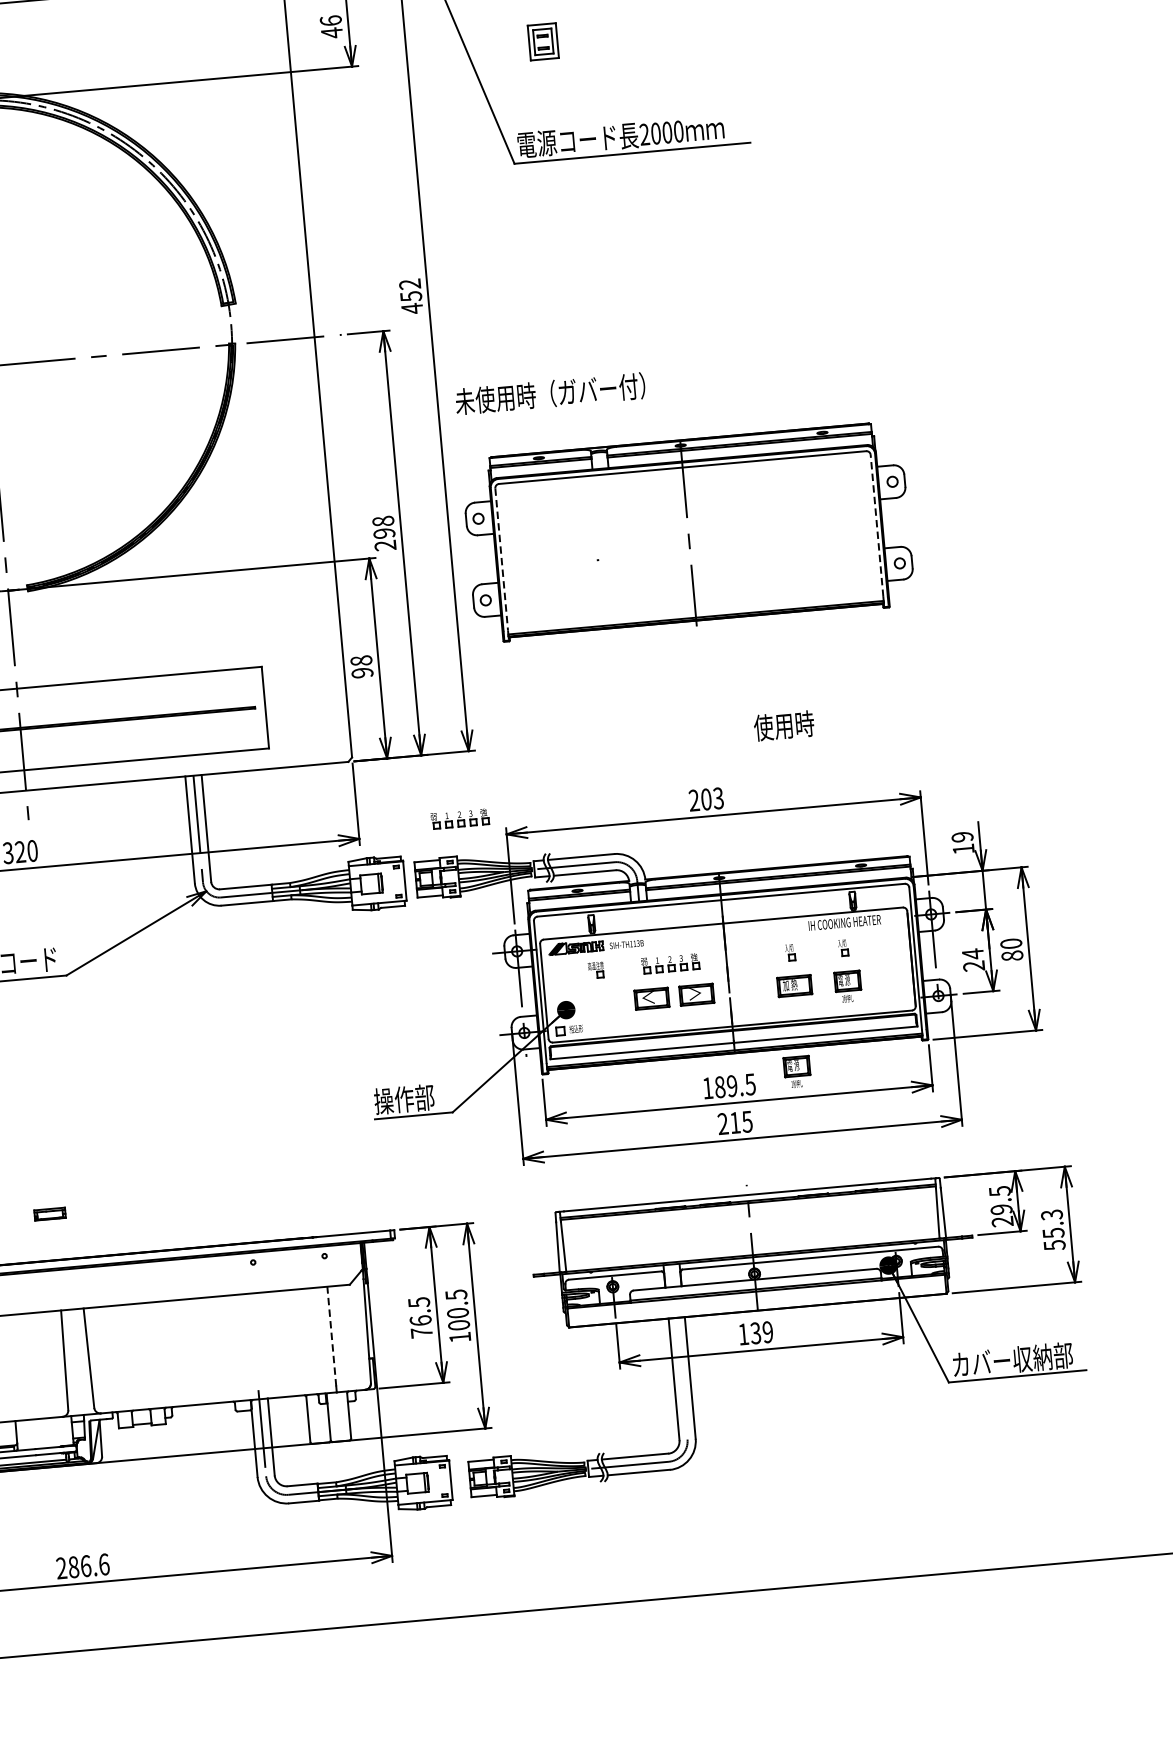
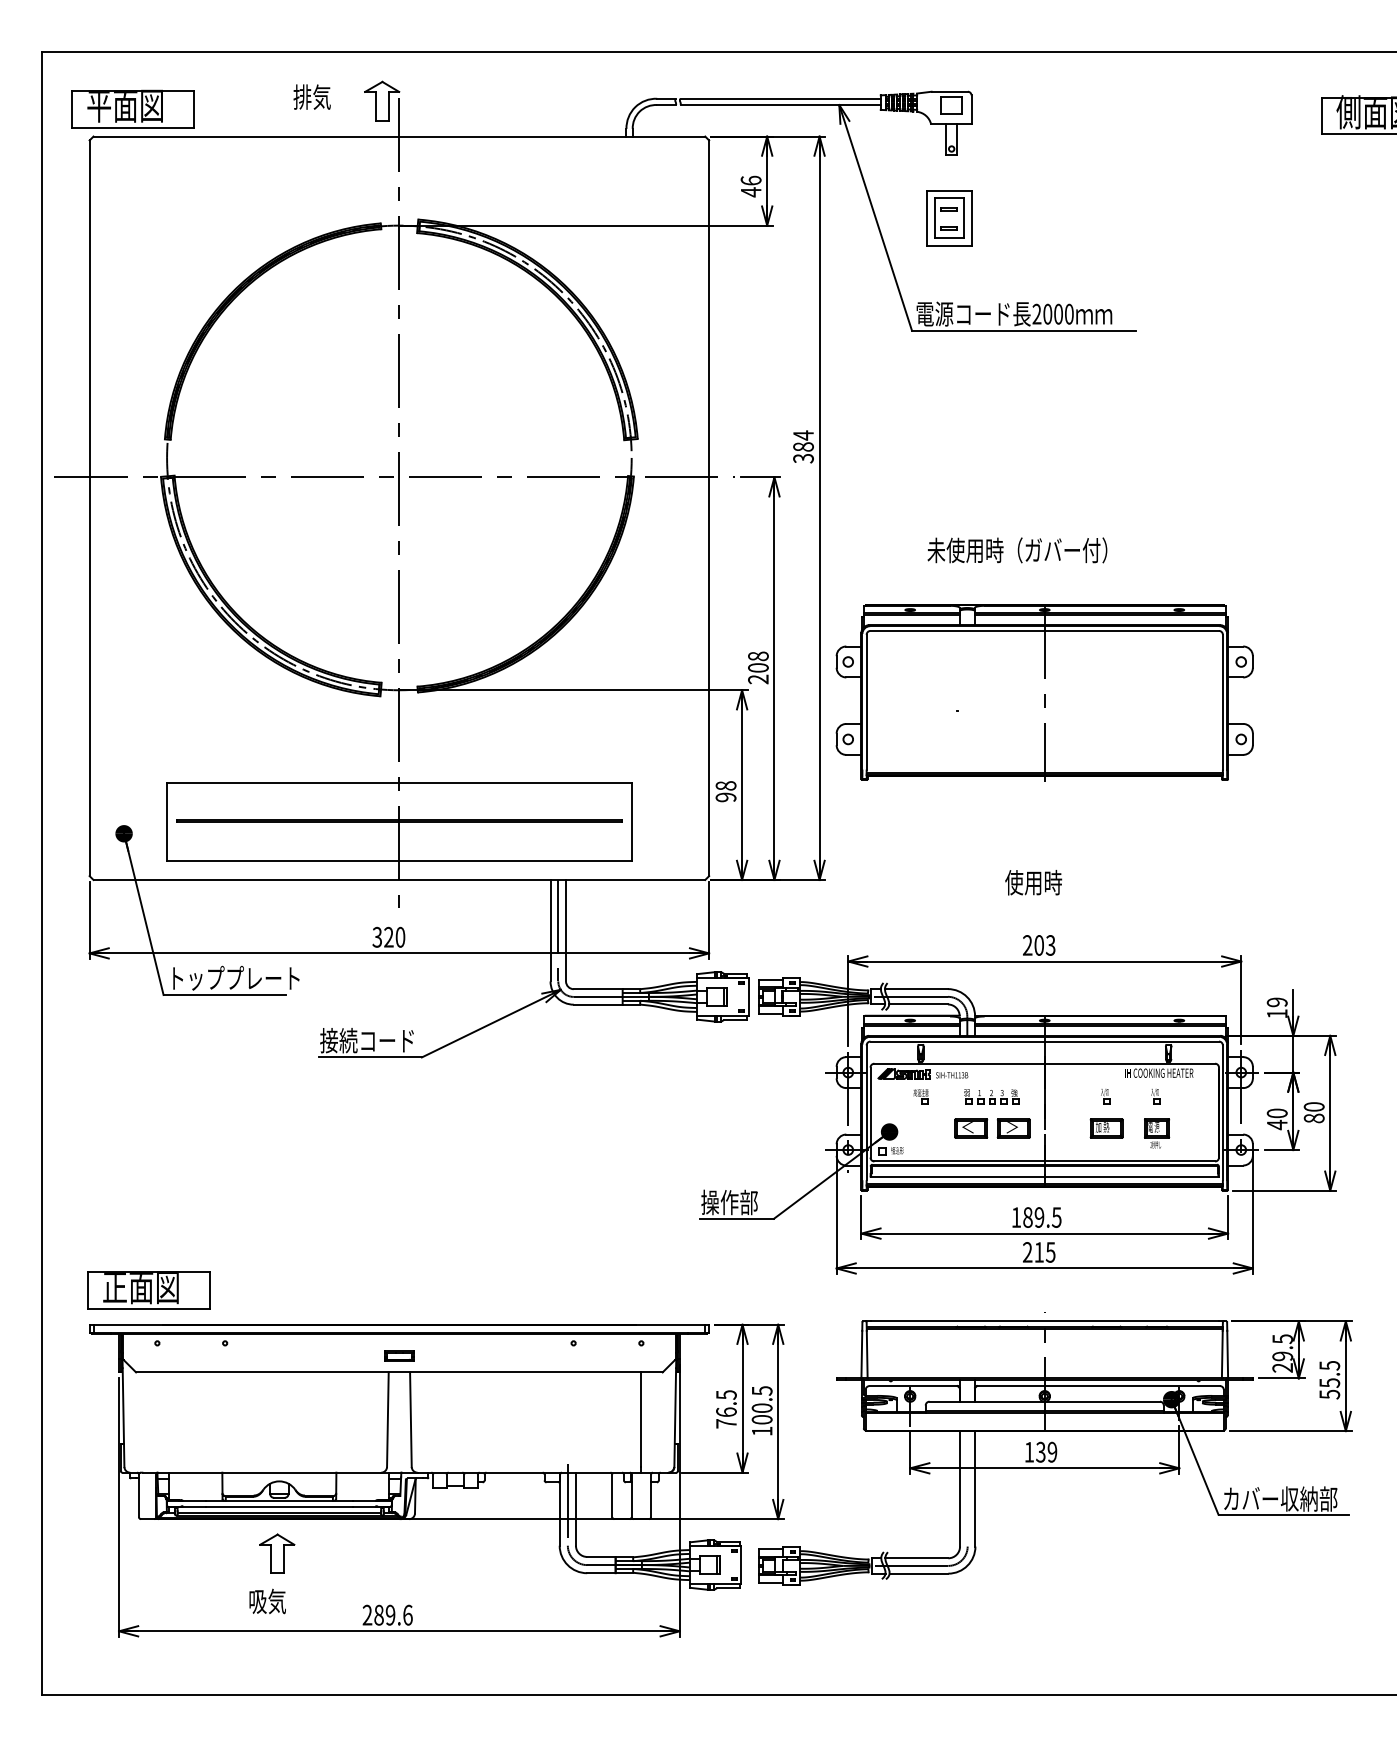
part: (543, 42) -> (949, 218), size x1.67
text: (411, 295) -> (803, 446), 452 -> 384
text: (550, 393) -> (1017, 550), moved
line: (876, 525) -> (1222, 701), dashed -> solid
text: (384, 533) -> (758, 667), 298 -> 208
line: (501, 559) -> (866, 702), dashed -> solid
text: (783, 725) -> (1033, 882), moved
part: (459, 818) -> (805, 942), removed
text: (972, 960) -> (1276, 1119), 24 -> 40
part: (797, 1071) -> (1102, 1209), removed
part: (50, 1213) -> (399, 1355), moved
text: (1051, 1214) -> (1329, 1365), 55.3 -> 55.5
line: (331, 1336) -> (641, 1419), dashed -> solid
text: (85, 1565) -> (390, 1614), 286.6 -> 289.6

